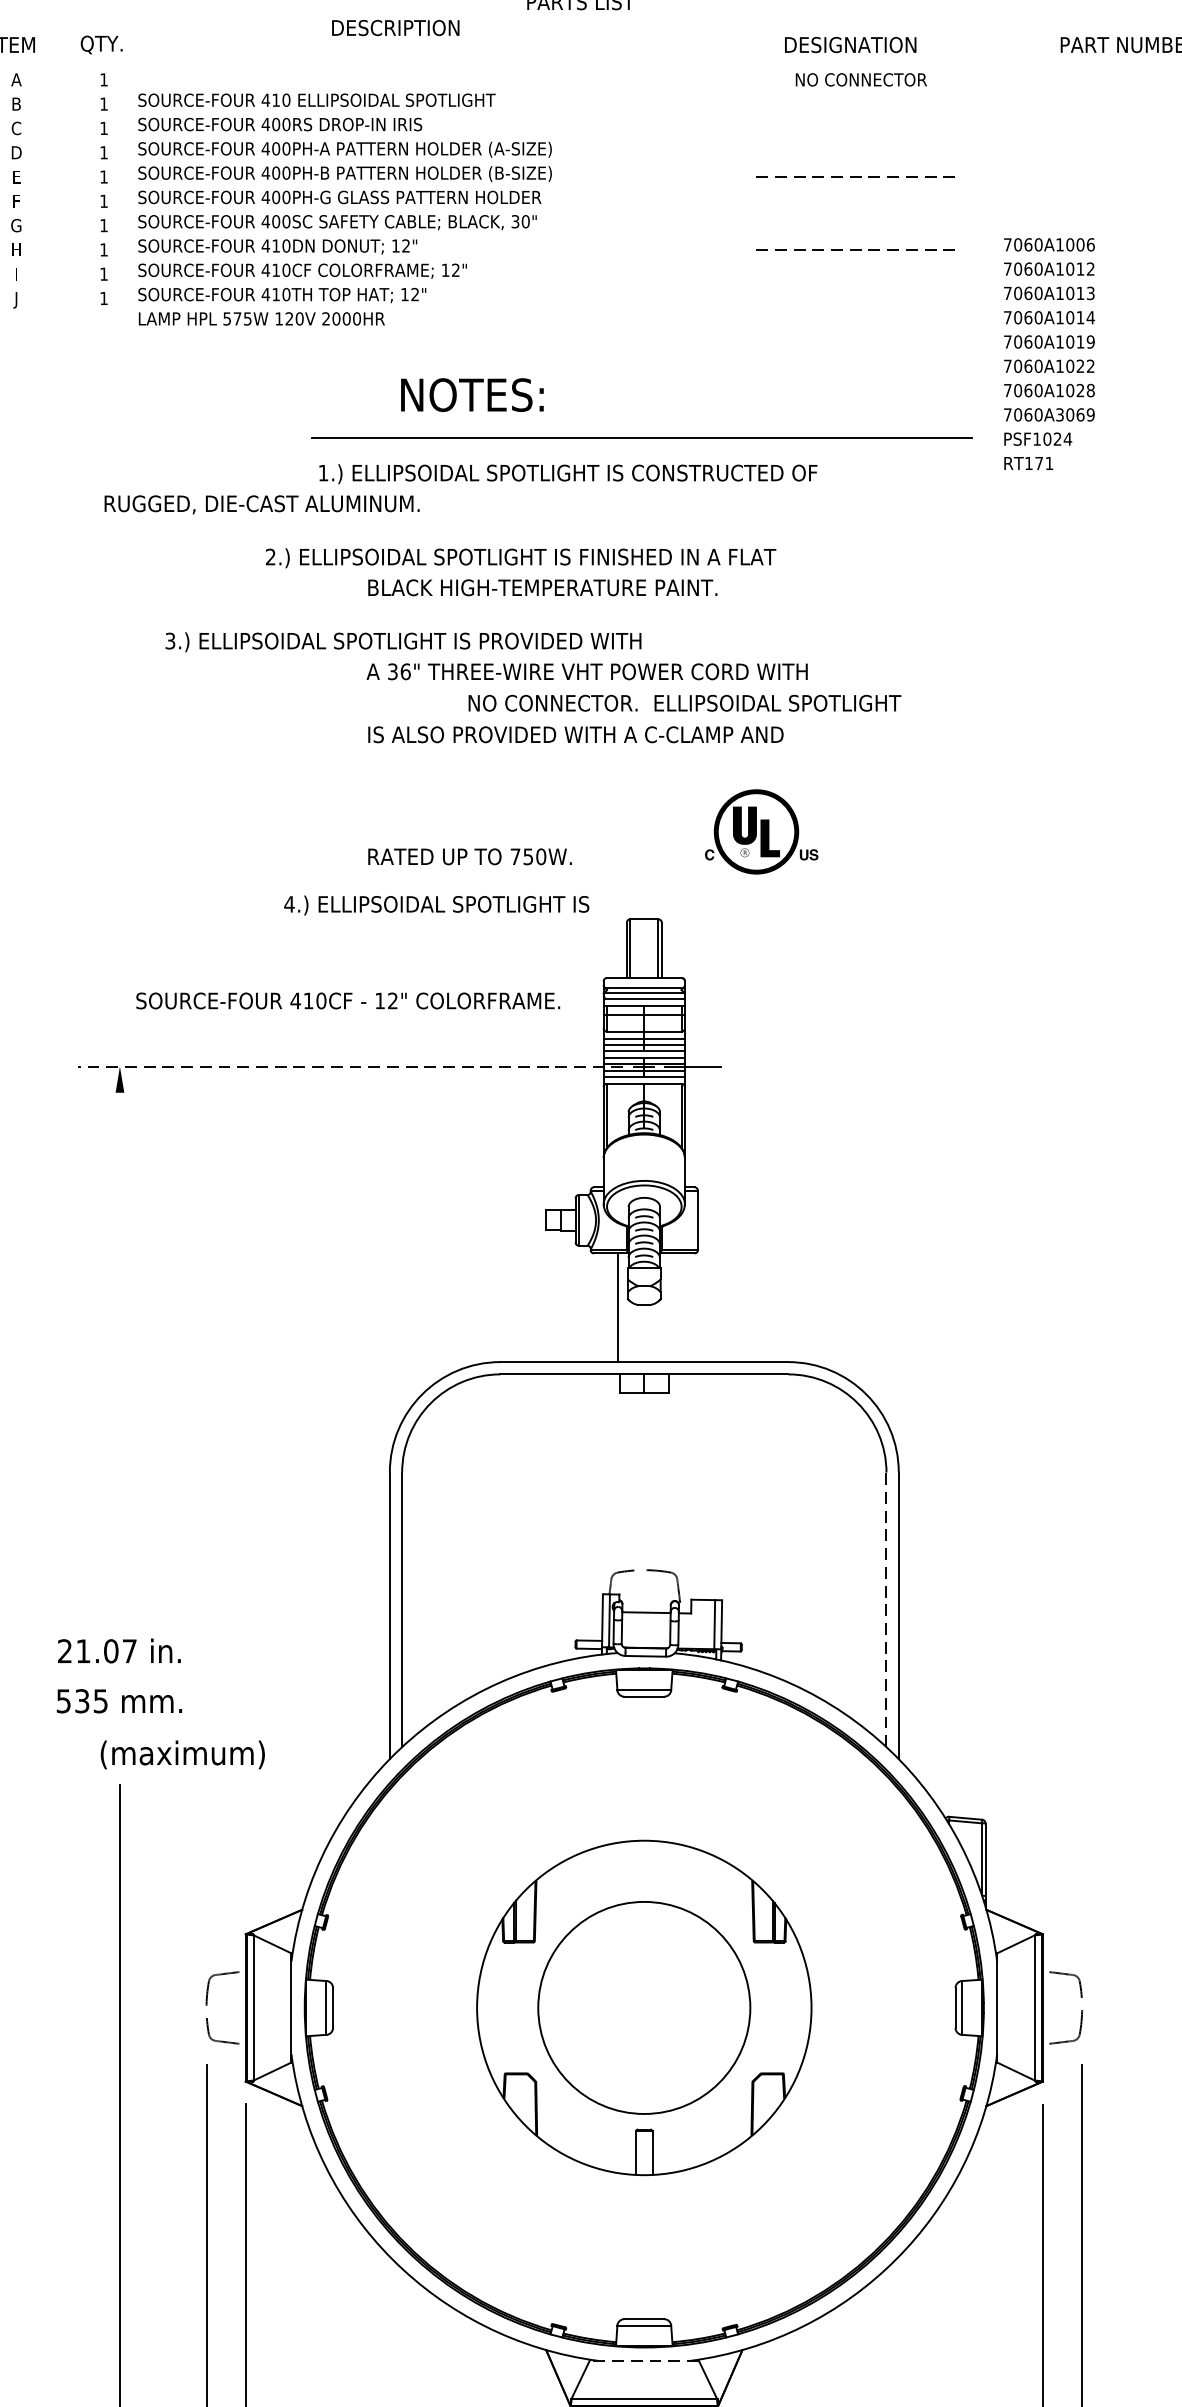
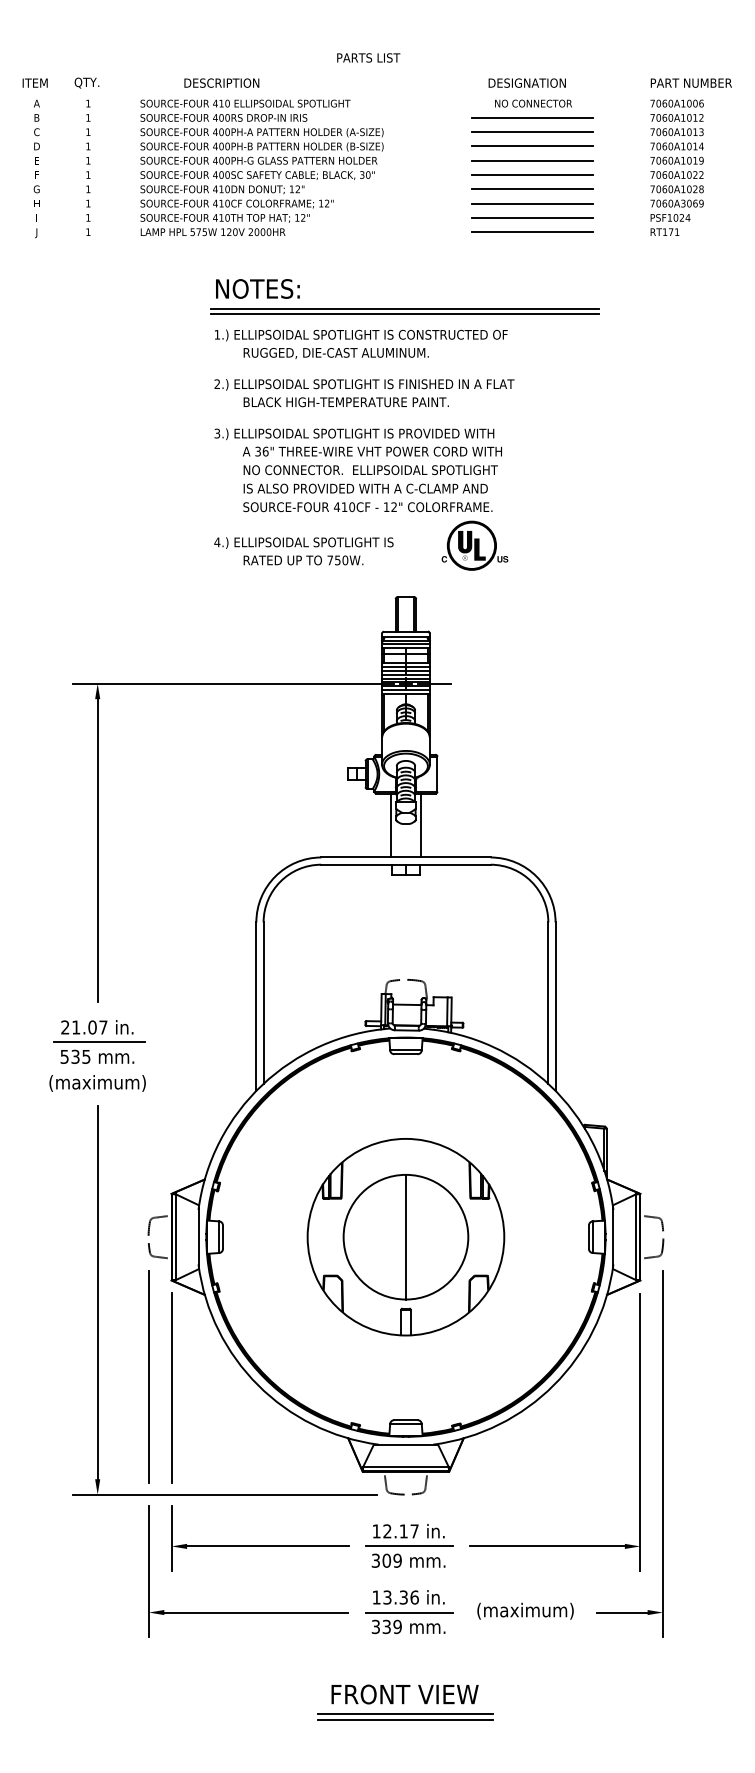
text: (395, 26) -> (221, 82), moved
line: (857, 103) -> (531, 117), added
line: (857, 128) -> (531, 132), added
line: (857, 152) -> (531, 146), added
line: (859, 176) -> (532, 160), dashed -> solid
line: (857, 200) -> (531, 174), added
text: (344, 208) -> (261, 167), moved
line: (857, 225) -> (531, 189), added
line: (859, 249) -> (532, 203), dashed -> solid
line: (857, 273) -> (531, 217), added
line: (859, 297) -> (532, 231), added
text: (1048, 353) -> (676, 167), moved
text: (471, 394) -> (257, 288), moved
line: (641, 428) -> (404, 308), added
text: (260, 504) -> (335, 353), moved
text: (521, 557) -> (364, 384), moved
text: (403, 642) -> (354, 434), moved
text: (684, 703) -> (370, 470), moved
text: (435, 904) -> (303, 542), moved
text: (347, 1001) -> (367, 507), moved
line: (349, 1066) -> (232, 683), dashed -> solid
line: (670, 1307) -> (421, 825), added
line: (119, 1348) -> (97, 849), added
line: (886, 1610) -> (548, 1003), dashed -> solid
line: (123, 1676) -> (99, 1042), added
text: (182, 1755) -> (97, 1083), moved
line: (643, 2006) -> (405, 1236), added
line: (643, 2360) -> (405, 1444), dashed -> solid

